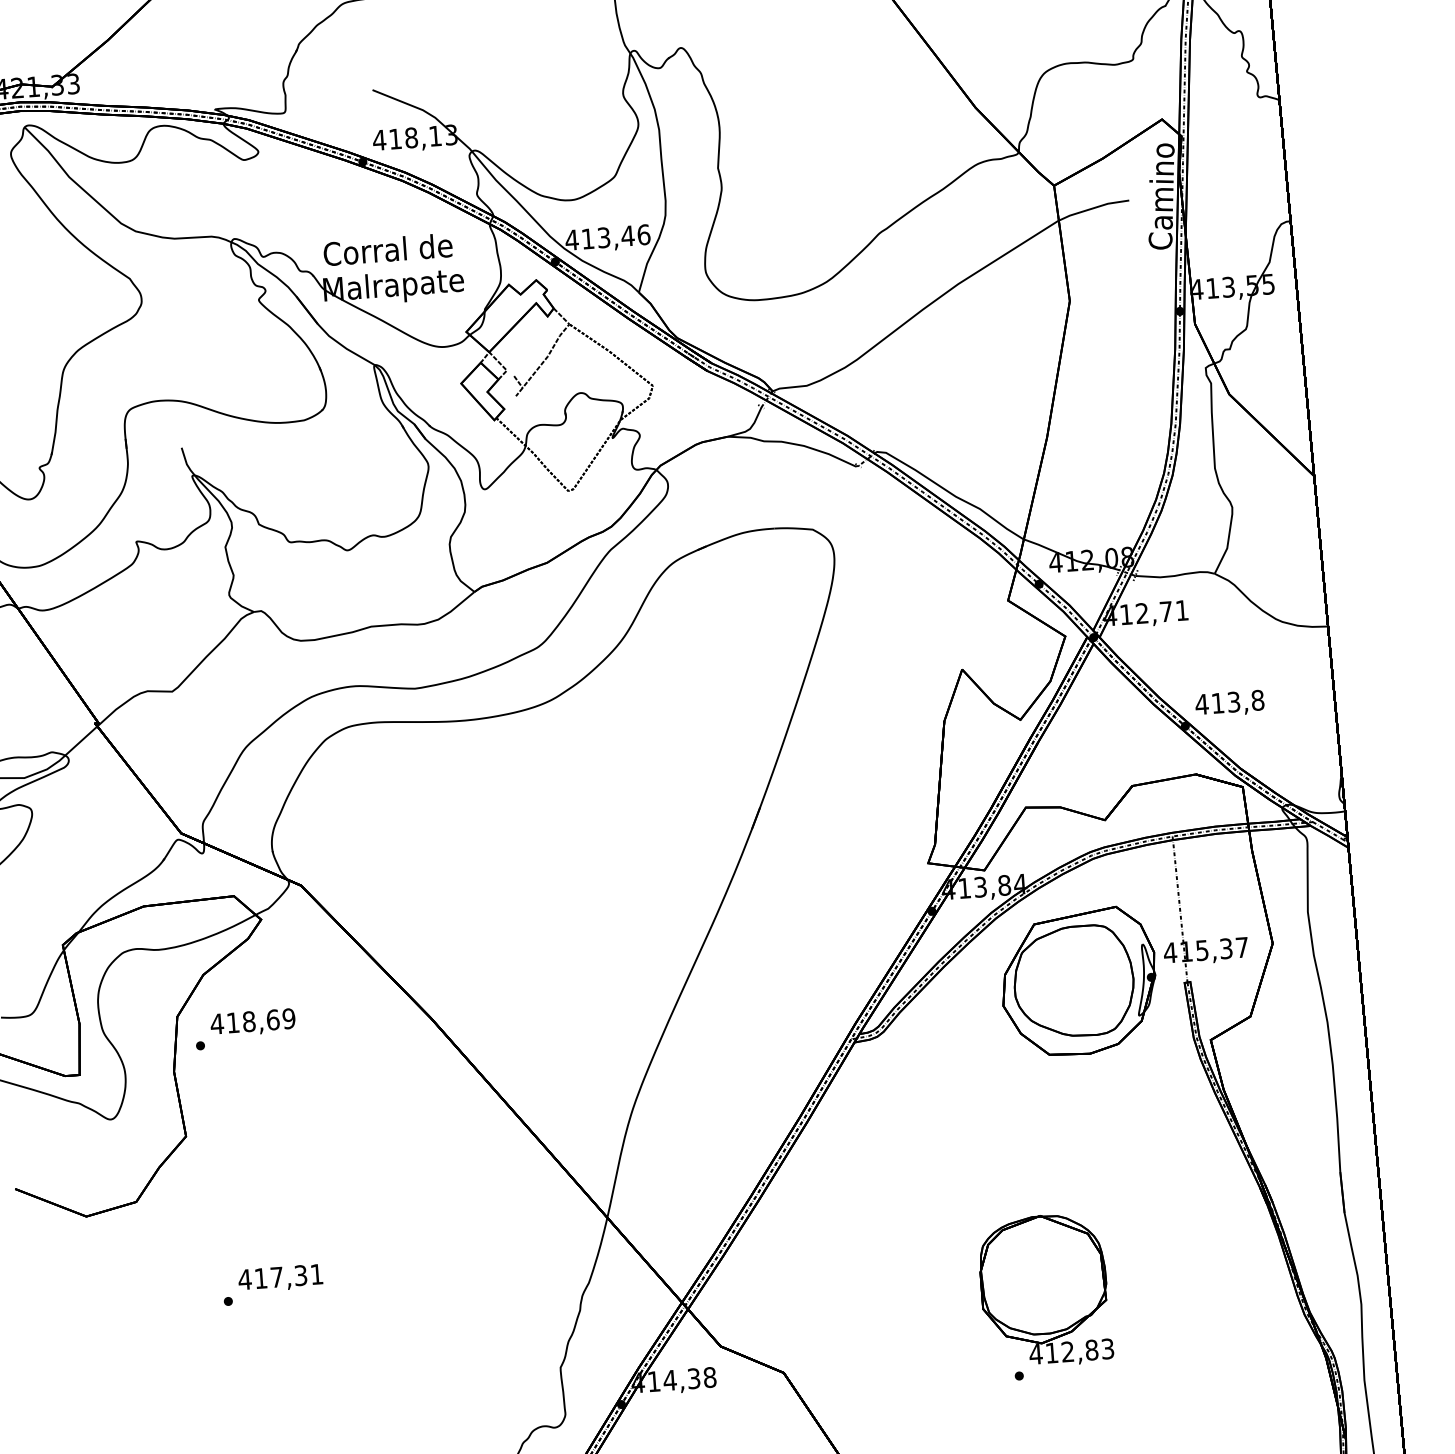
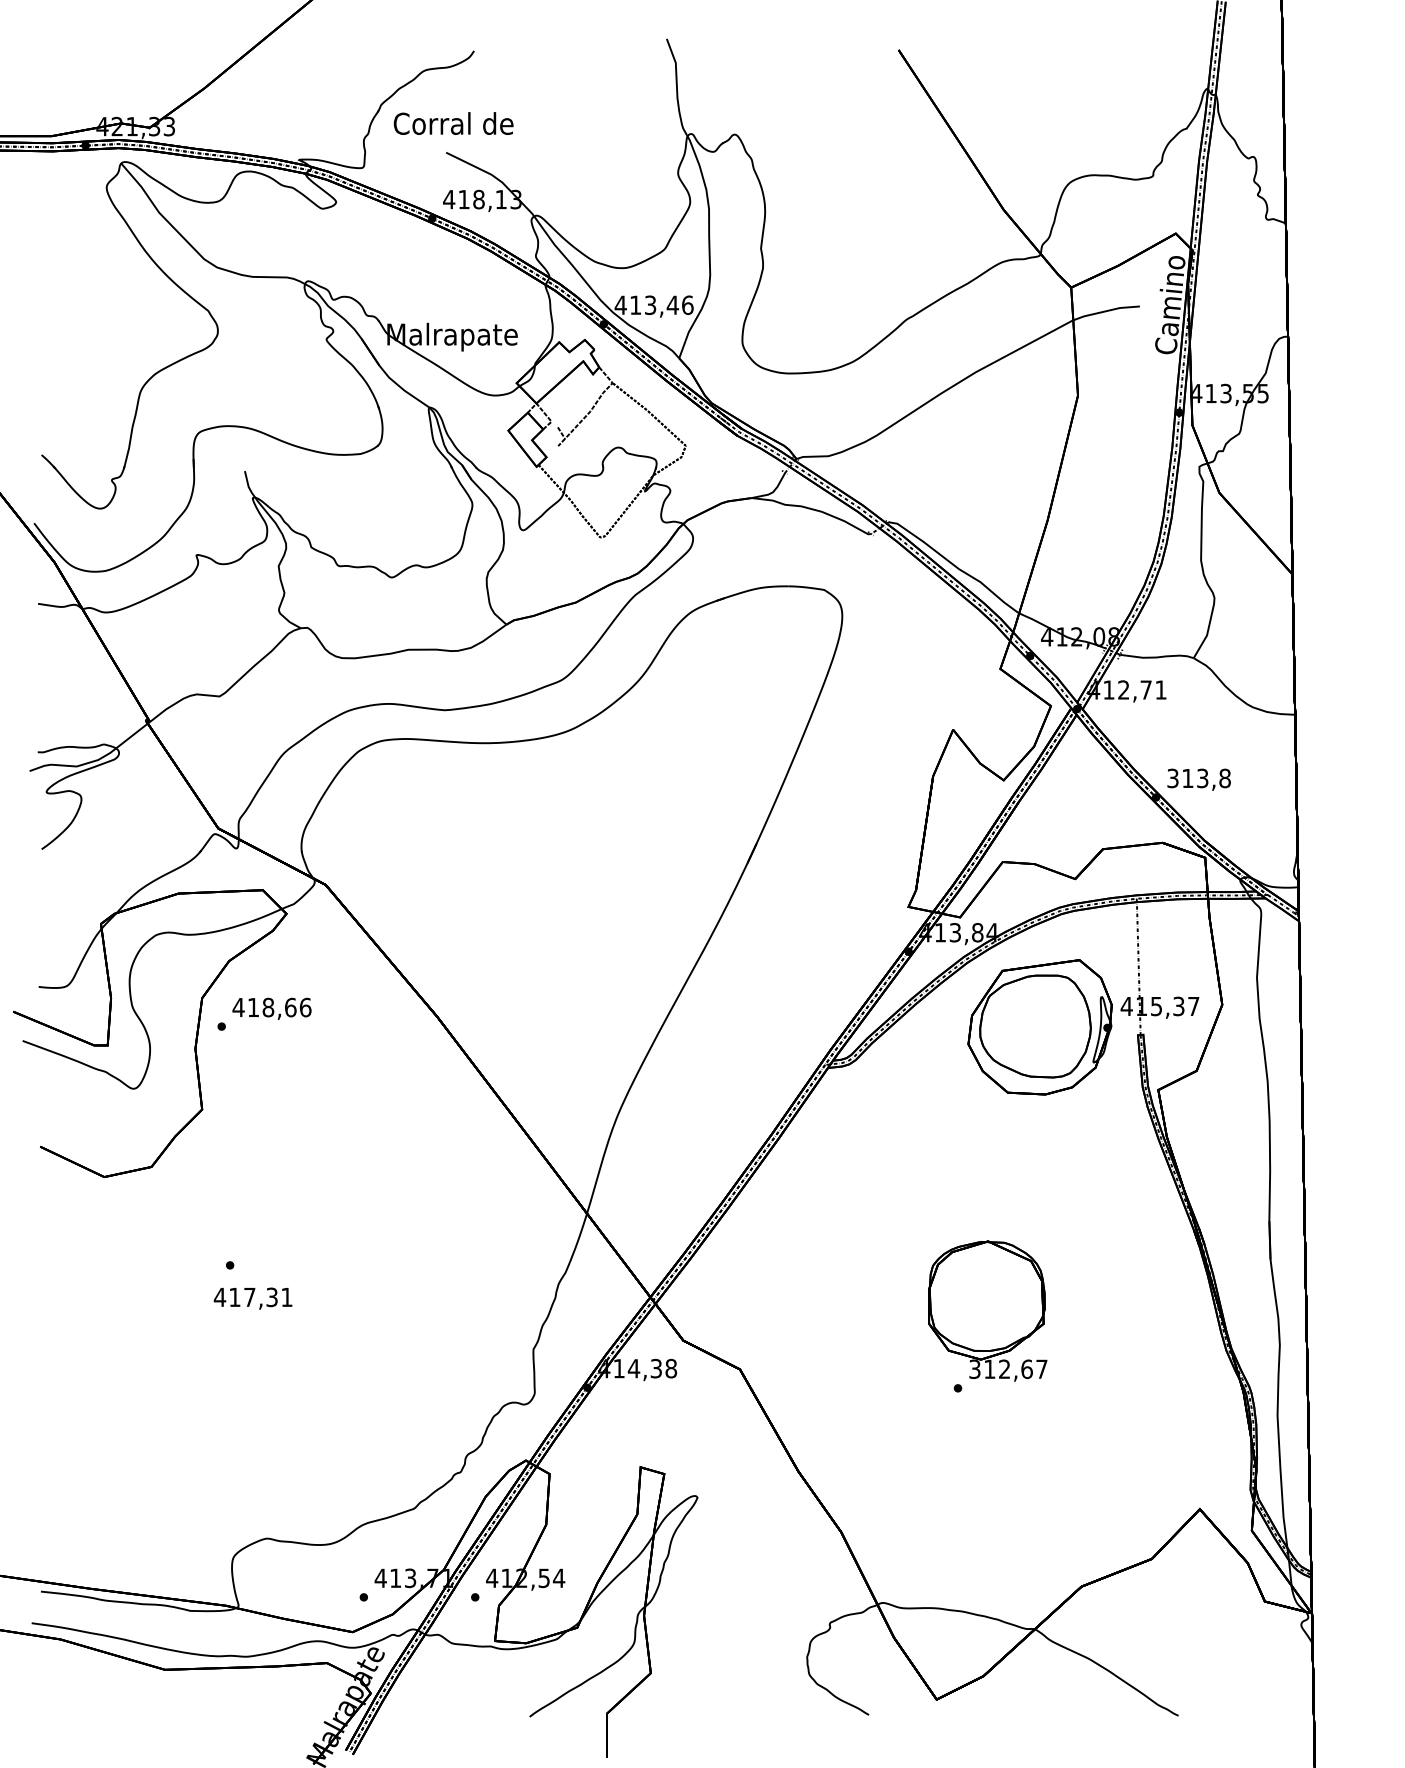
text: (387, 249) -> (453, 123), moved
text: (1201, 704) -> (1172, 778), 413,8 -> 313,8
text: (288, 1018) -> (305, 1007), 418,69 -> 418,66
text: (279, 1278) -> (252, 1298), moved
text: (1070, 1351) -> (1007, 1369), 412,83 -> 312,67

